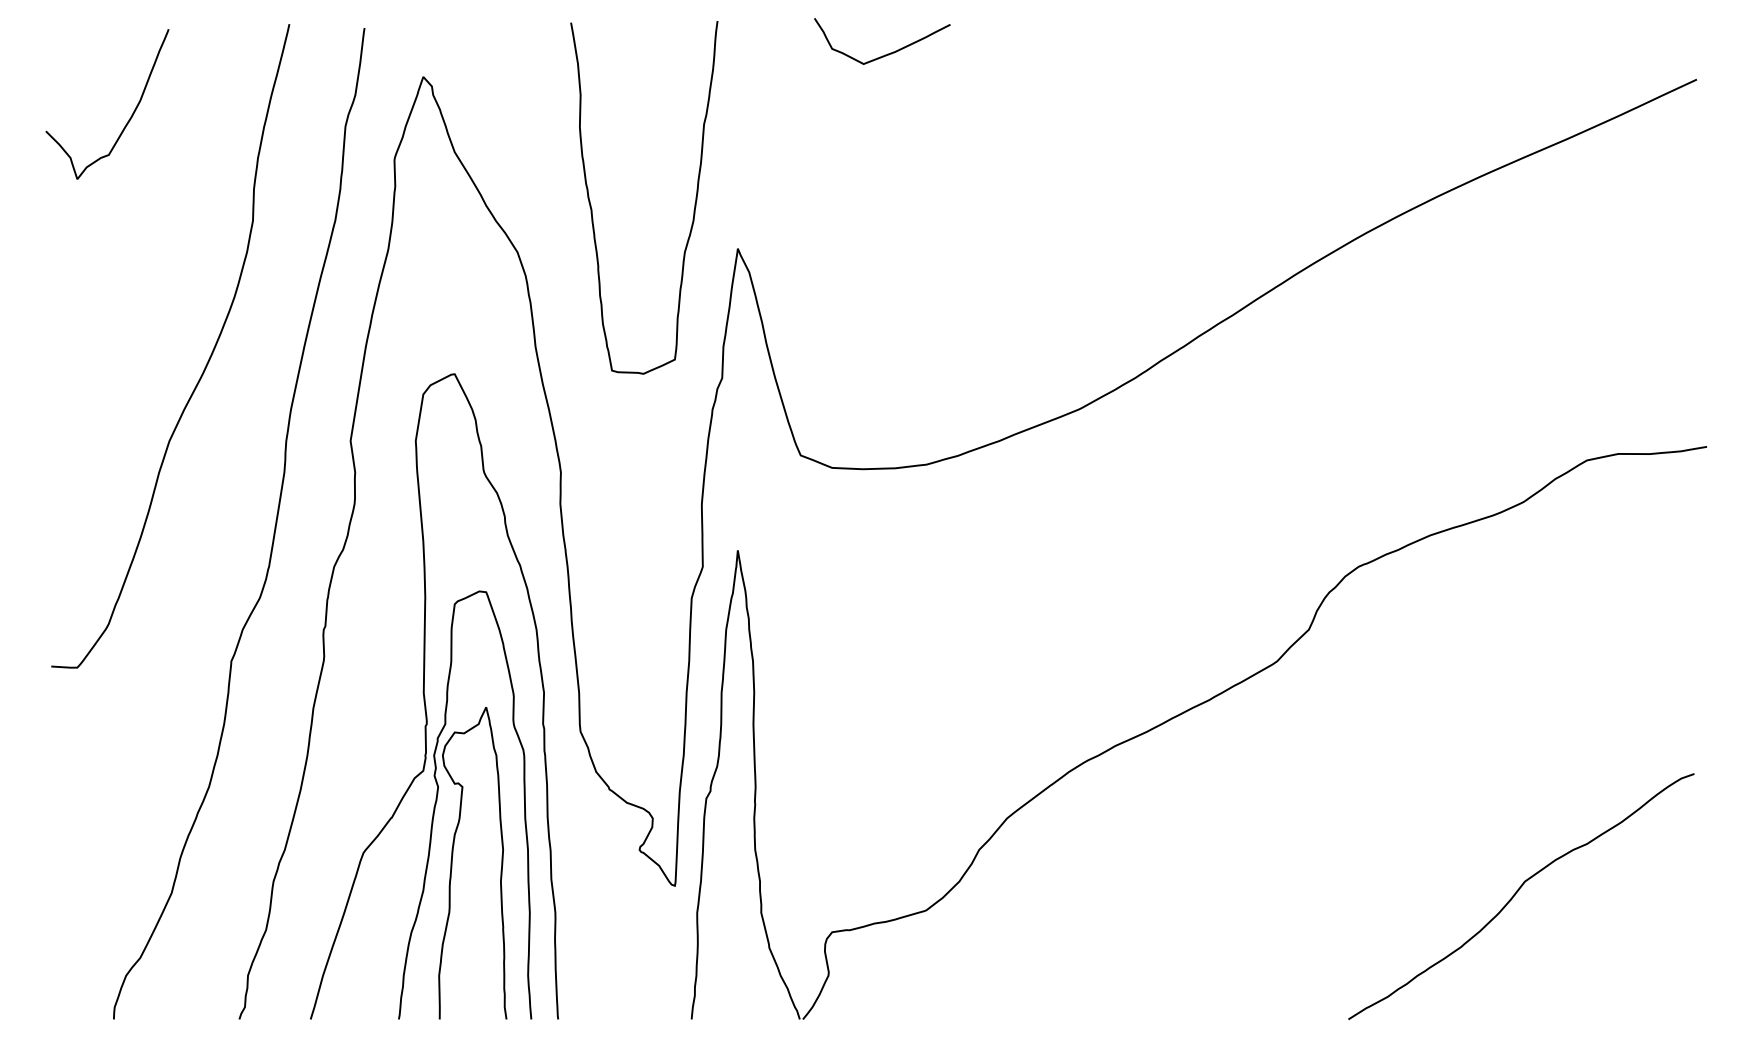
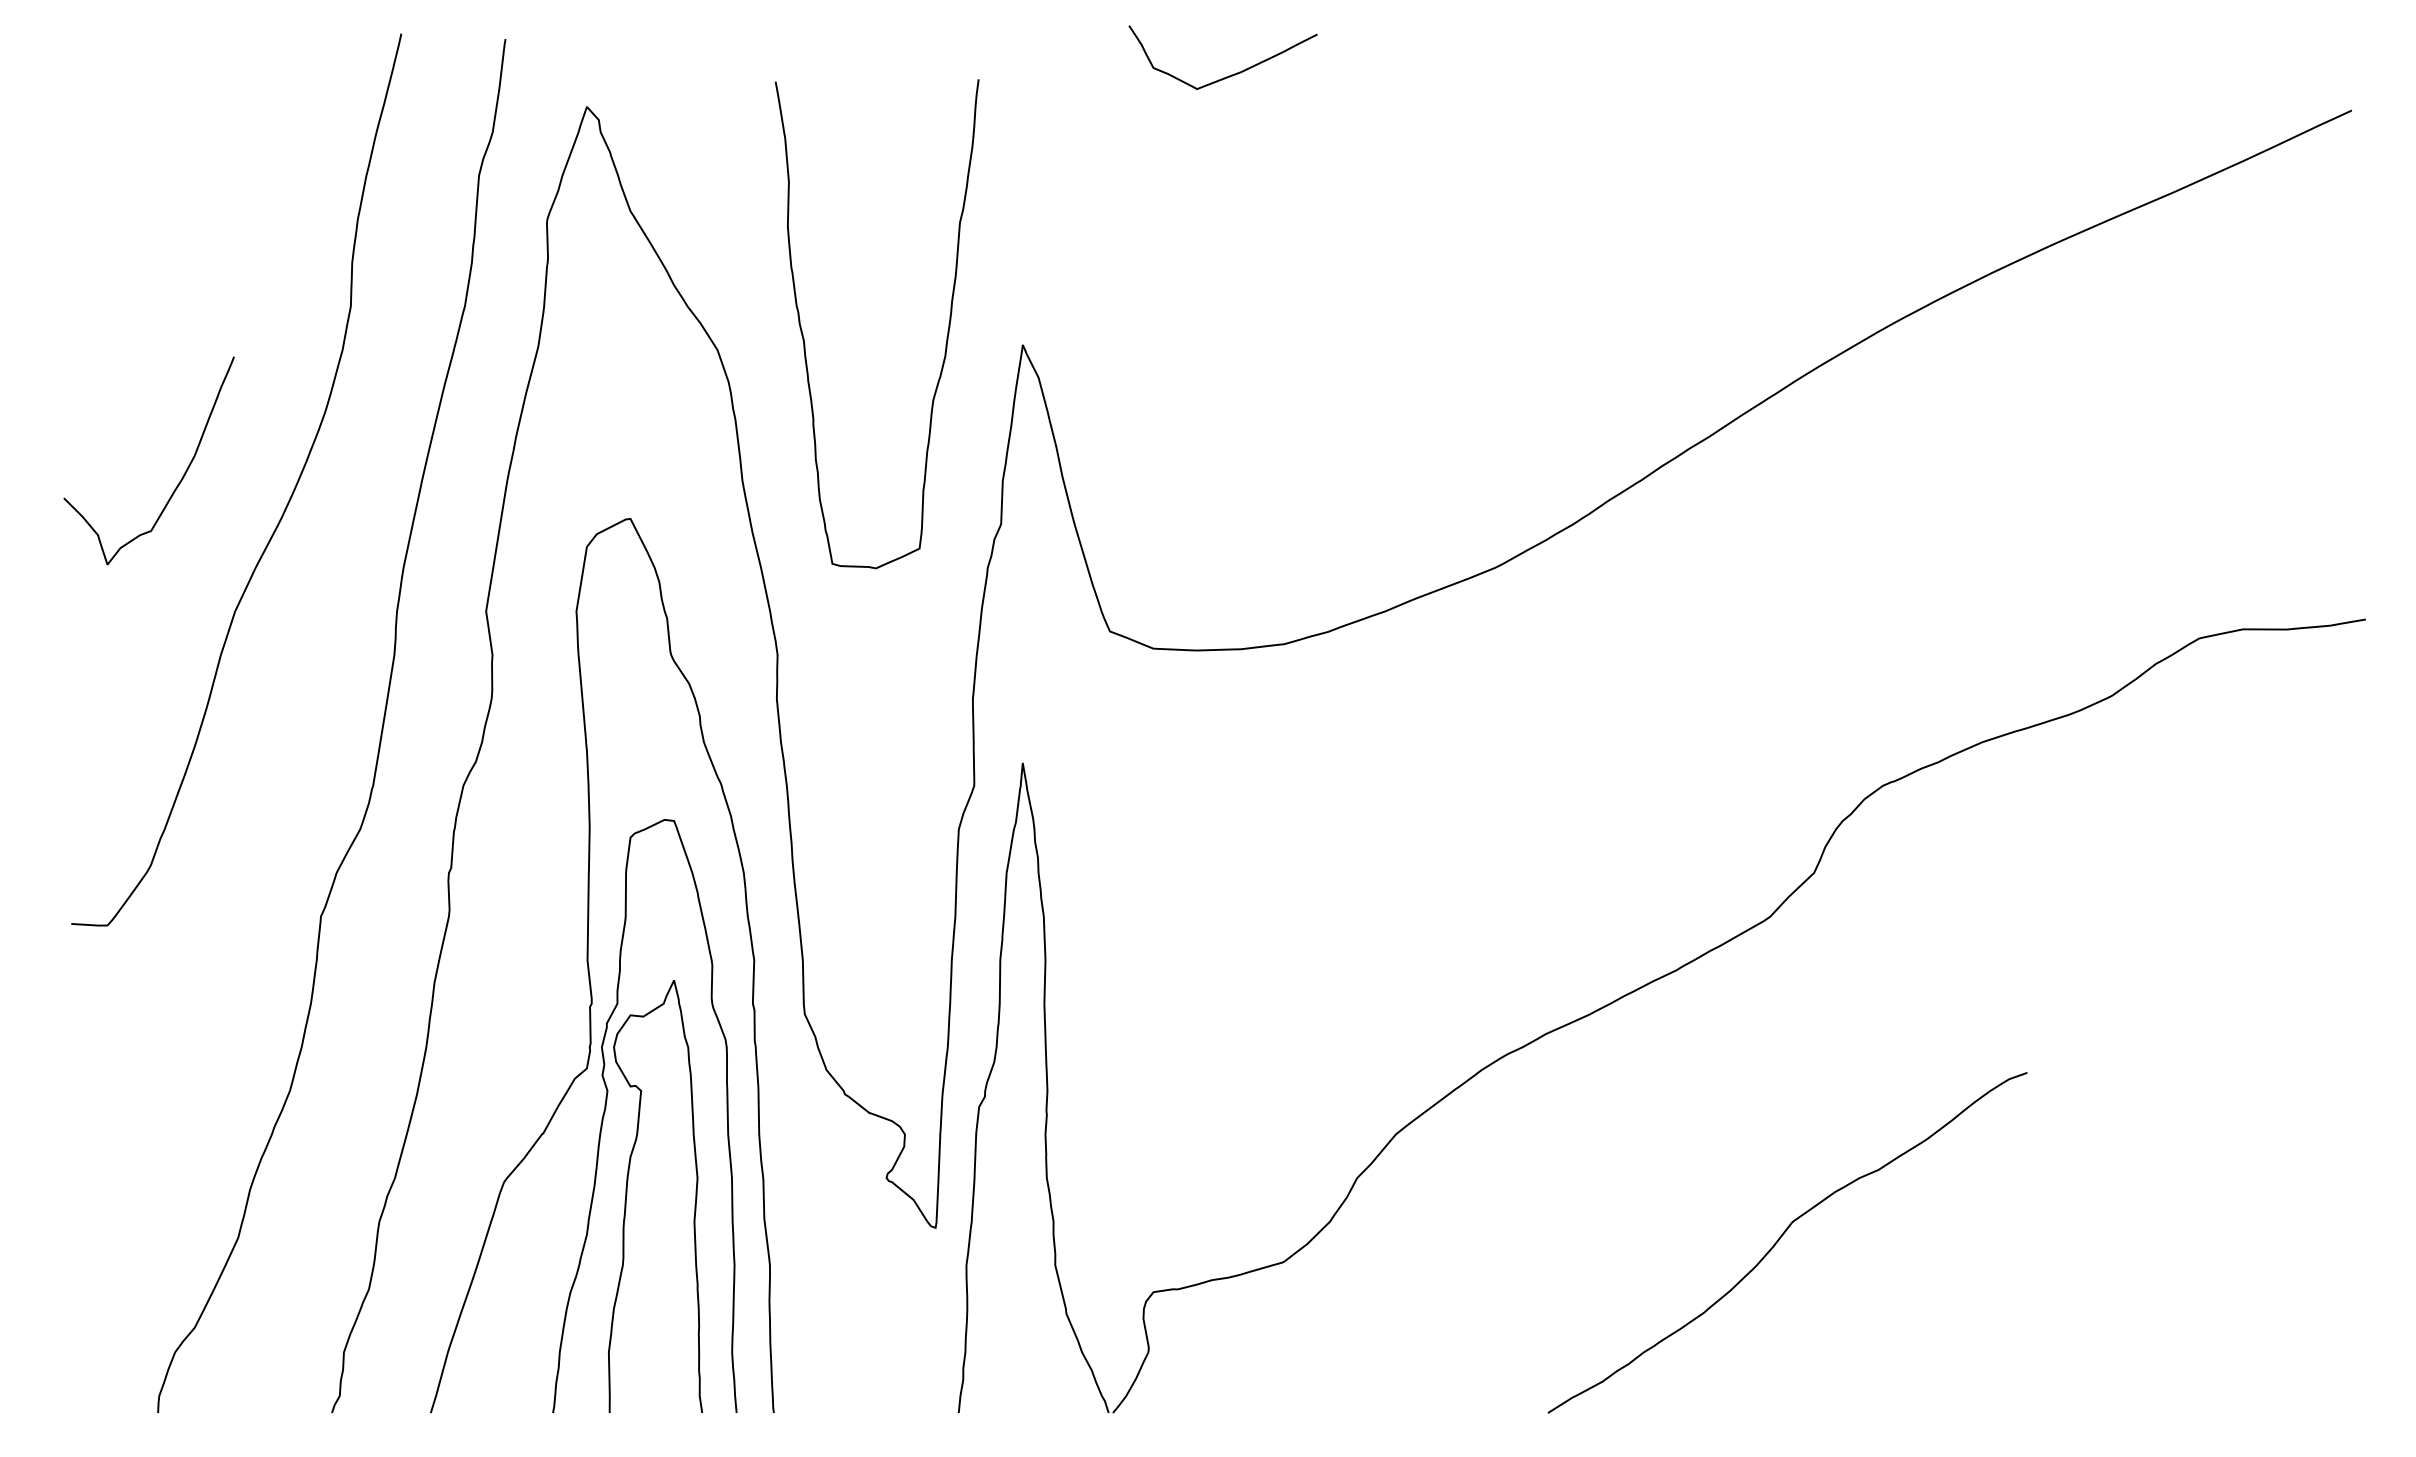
curve: (130, 117) -> (180, 479), moved
curve: (694, 207) -> (946, 337), moved
curve: (1516, 894) -> (1780, 1239), moved

